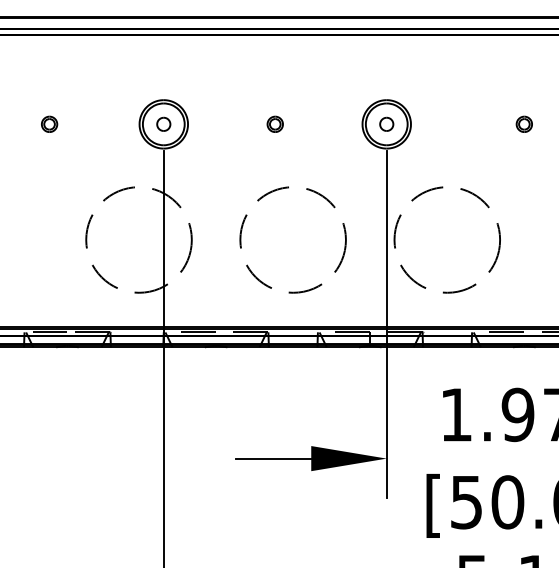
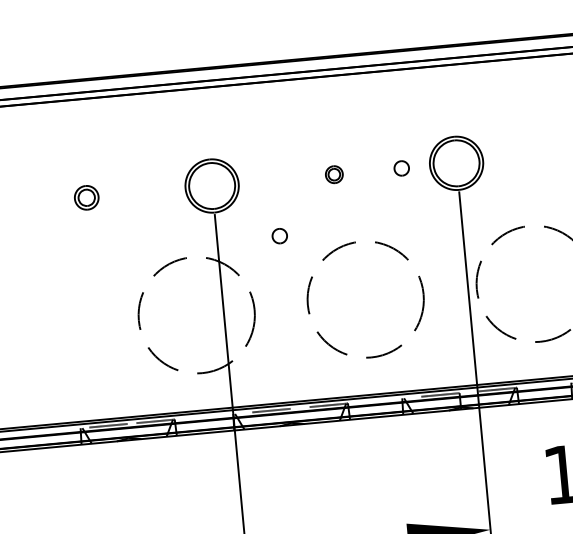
part: (49, 123) -> (86, 196), size x1.4
part: (163, 123) -> (279, 235), moved
part: (386, 123) -> (401, 167), moved

